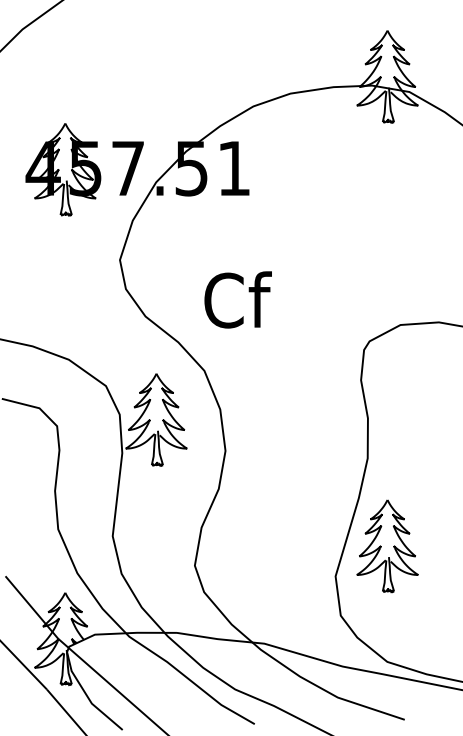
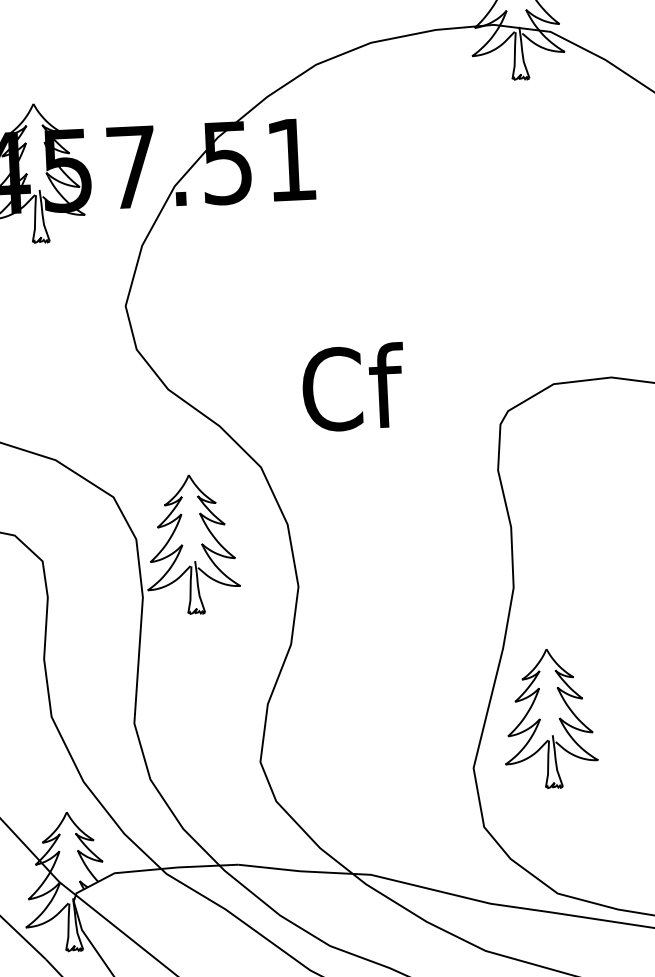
text: (237, 299) -> (352, 386), moved

